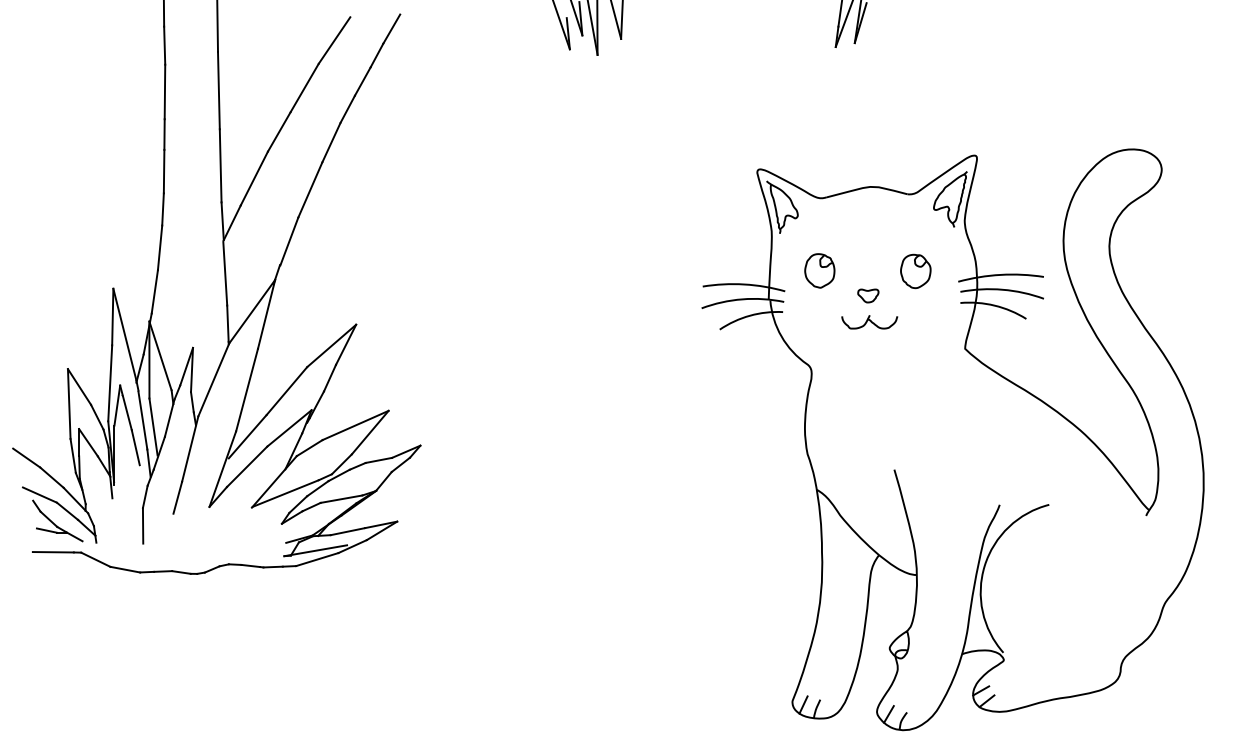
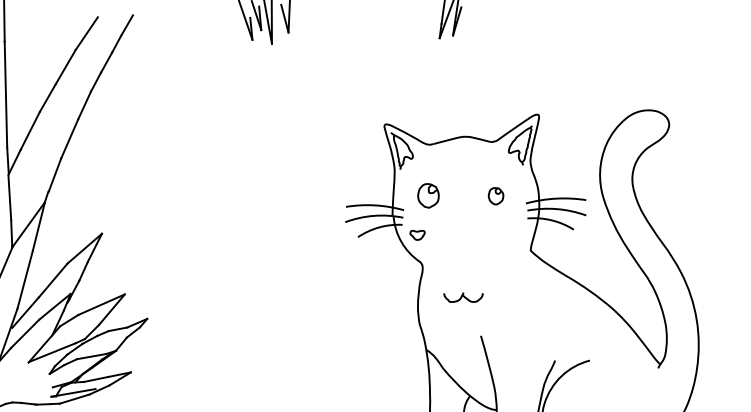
part: (915, 271) -> (495, 196), size x0.7
part: (868, 295) -> (417, 235), moved
part: (869, 322) -> (463, 297), moved

